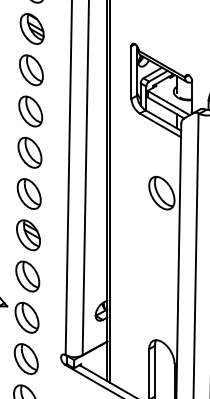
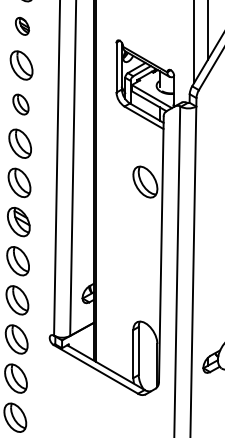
part: (32, 29) -> (22, 26), size x0.6
part: (30, 111) -> (20, 104), size x0.7

